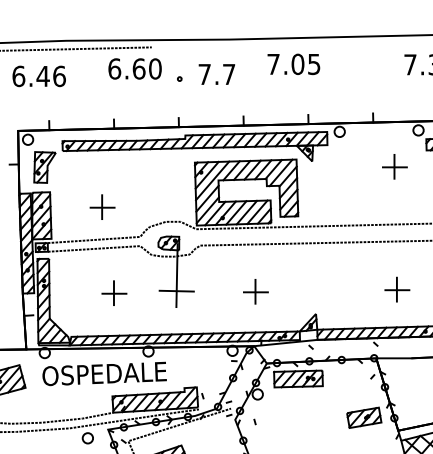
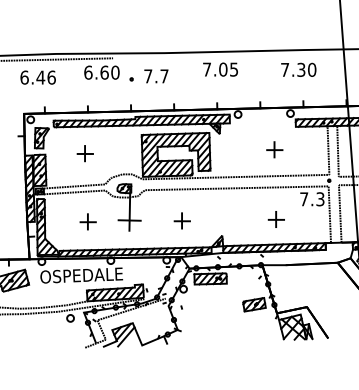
text: (293, 64) -> (220, 69), moved
part: (394, 166) -> (274, 149), moved
part: (101, 206) -> (84, 153), moved

